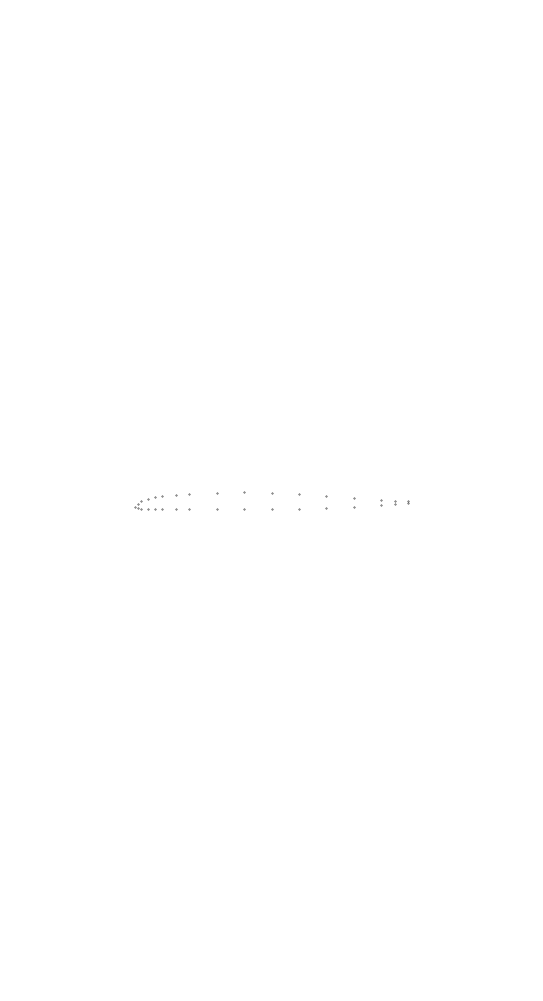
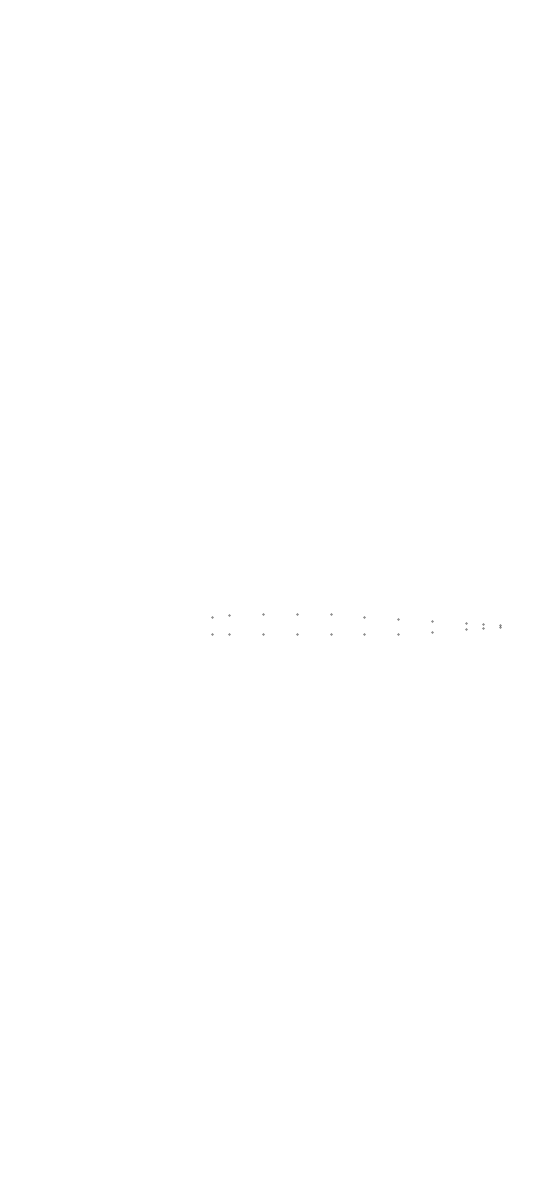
part: (148, 502) -> (178, 626), removed

